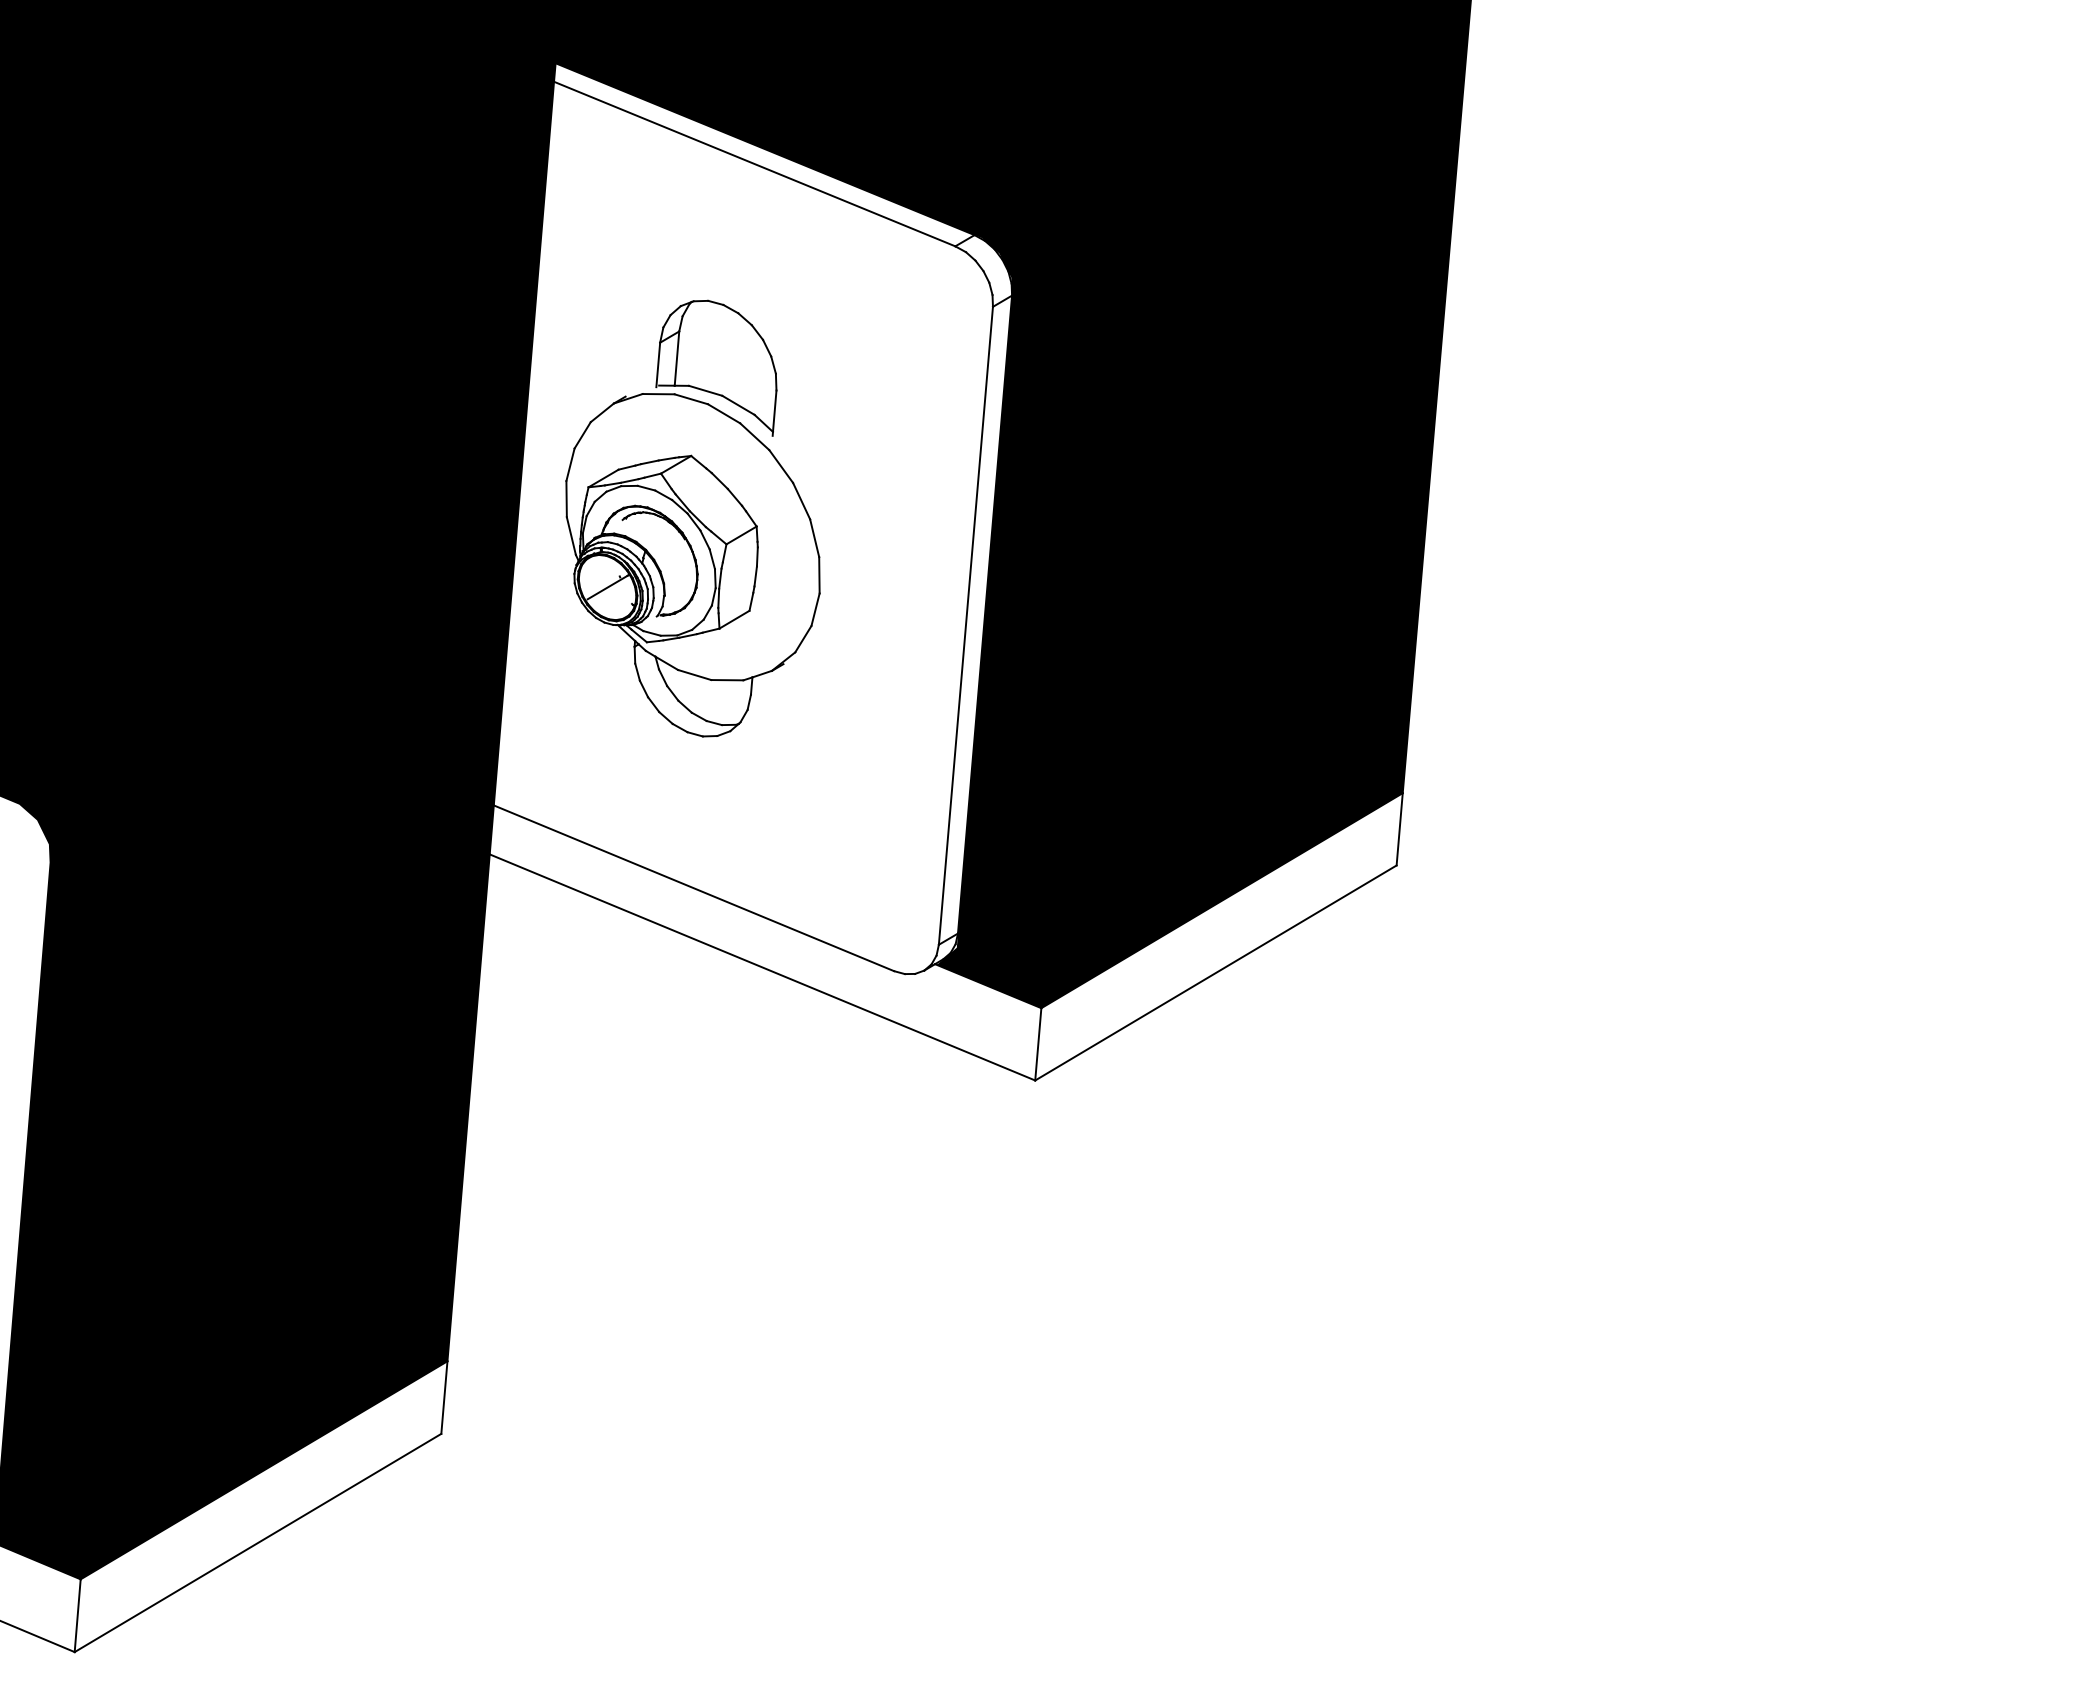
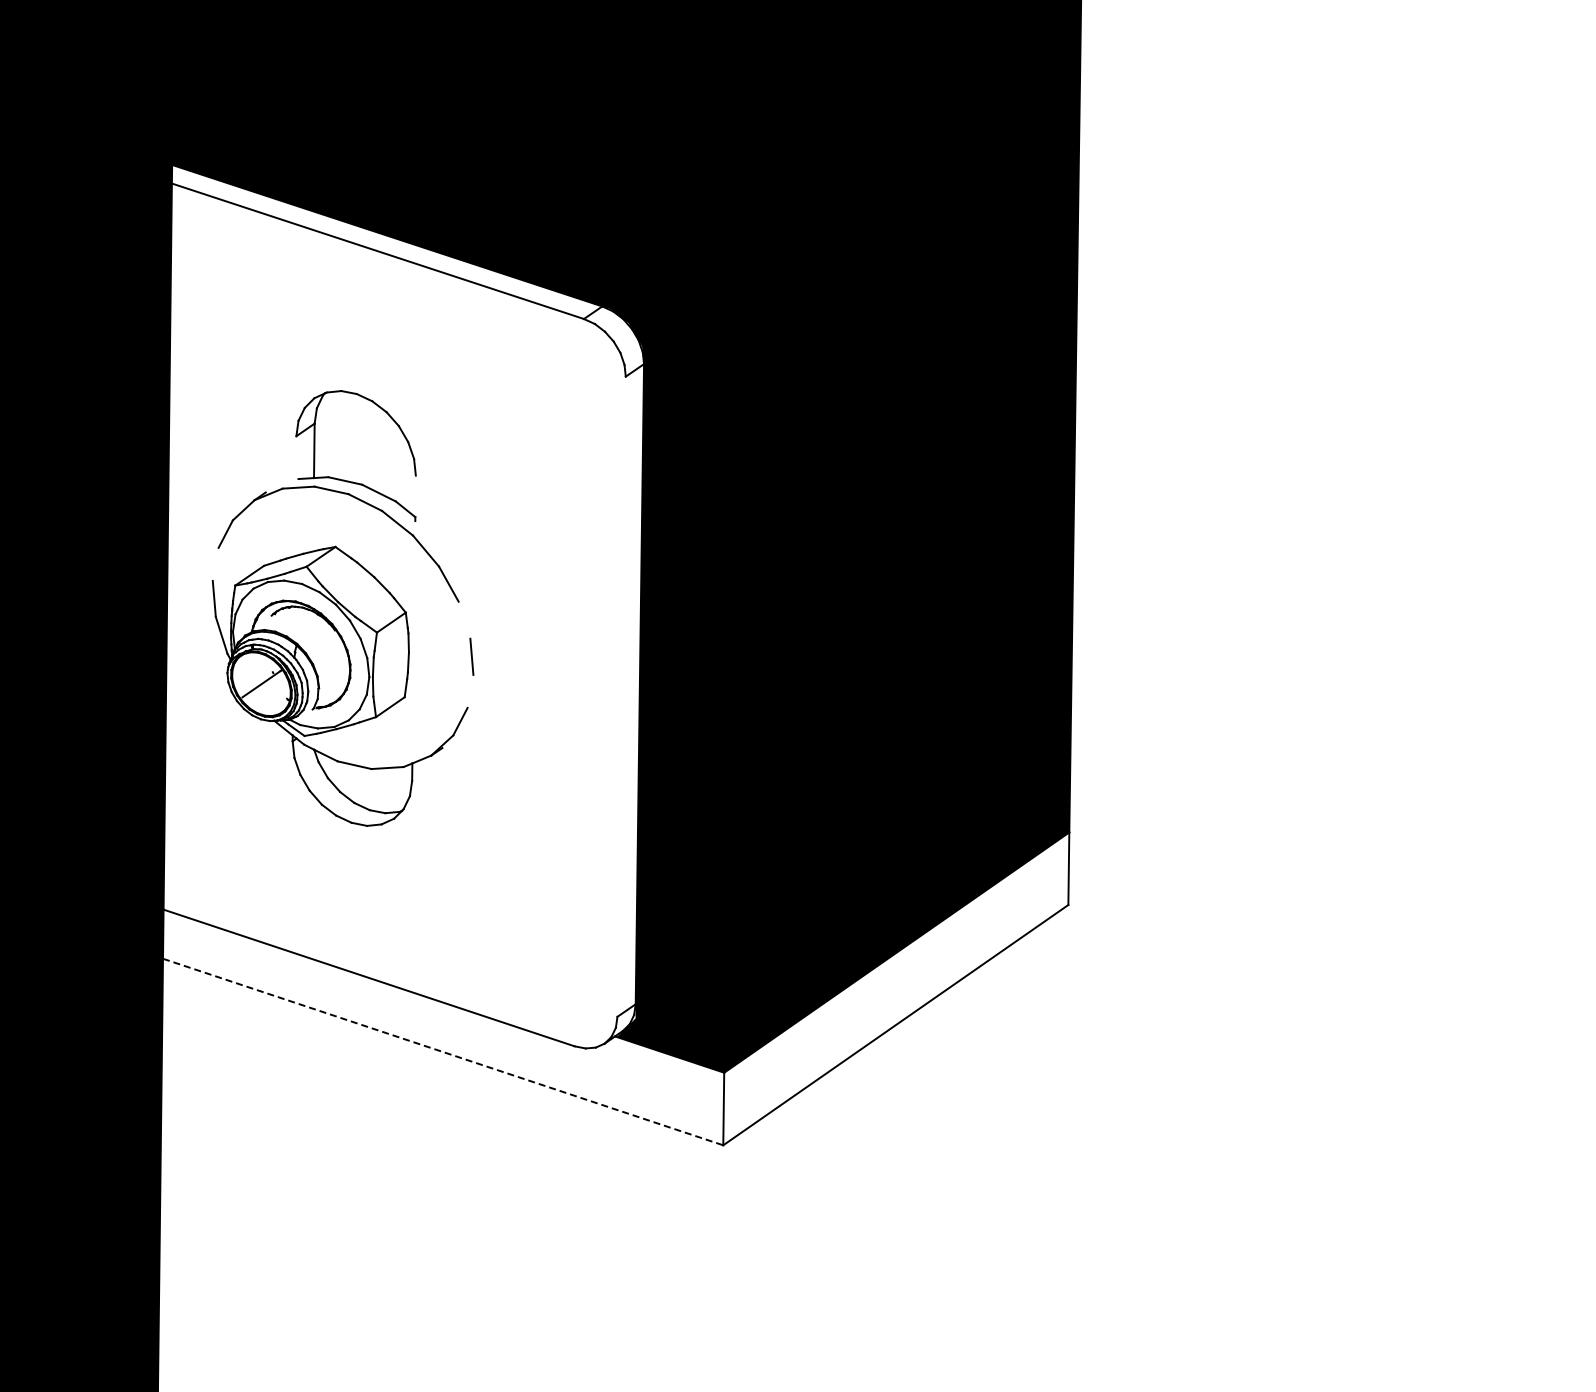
line: (658, 364) -> (296, 458), removed
line: (774, 410) -> (415, 495), removed
line: (570, 464) -> (215, 564), removed
line: (814, 538) -> (464, 620), removed
line: (815, 609) -> (470, 691), removed
line: (965, 625) -> (621, 696), removed
line: (762, 967) -> (443, 1052), solid -> dashed

